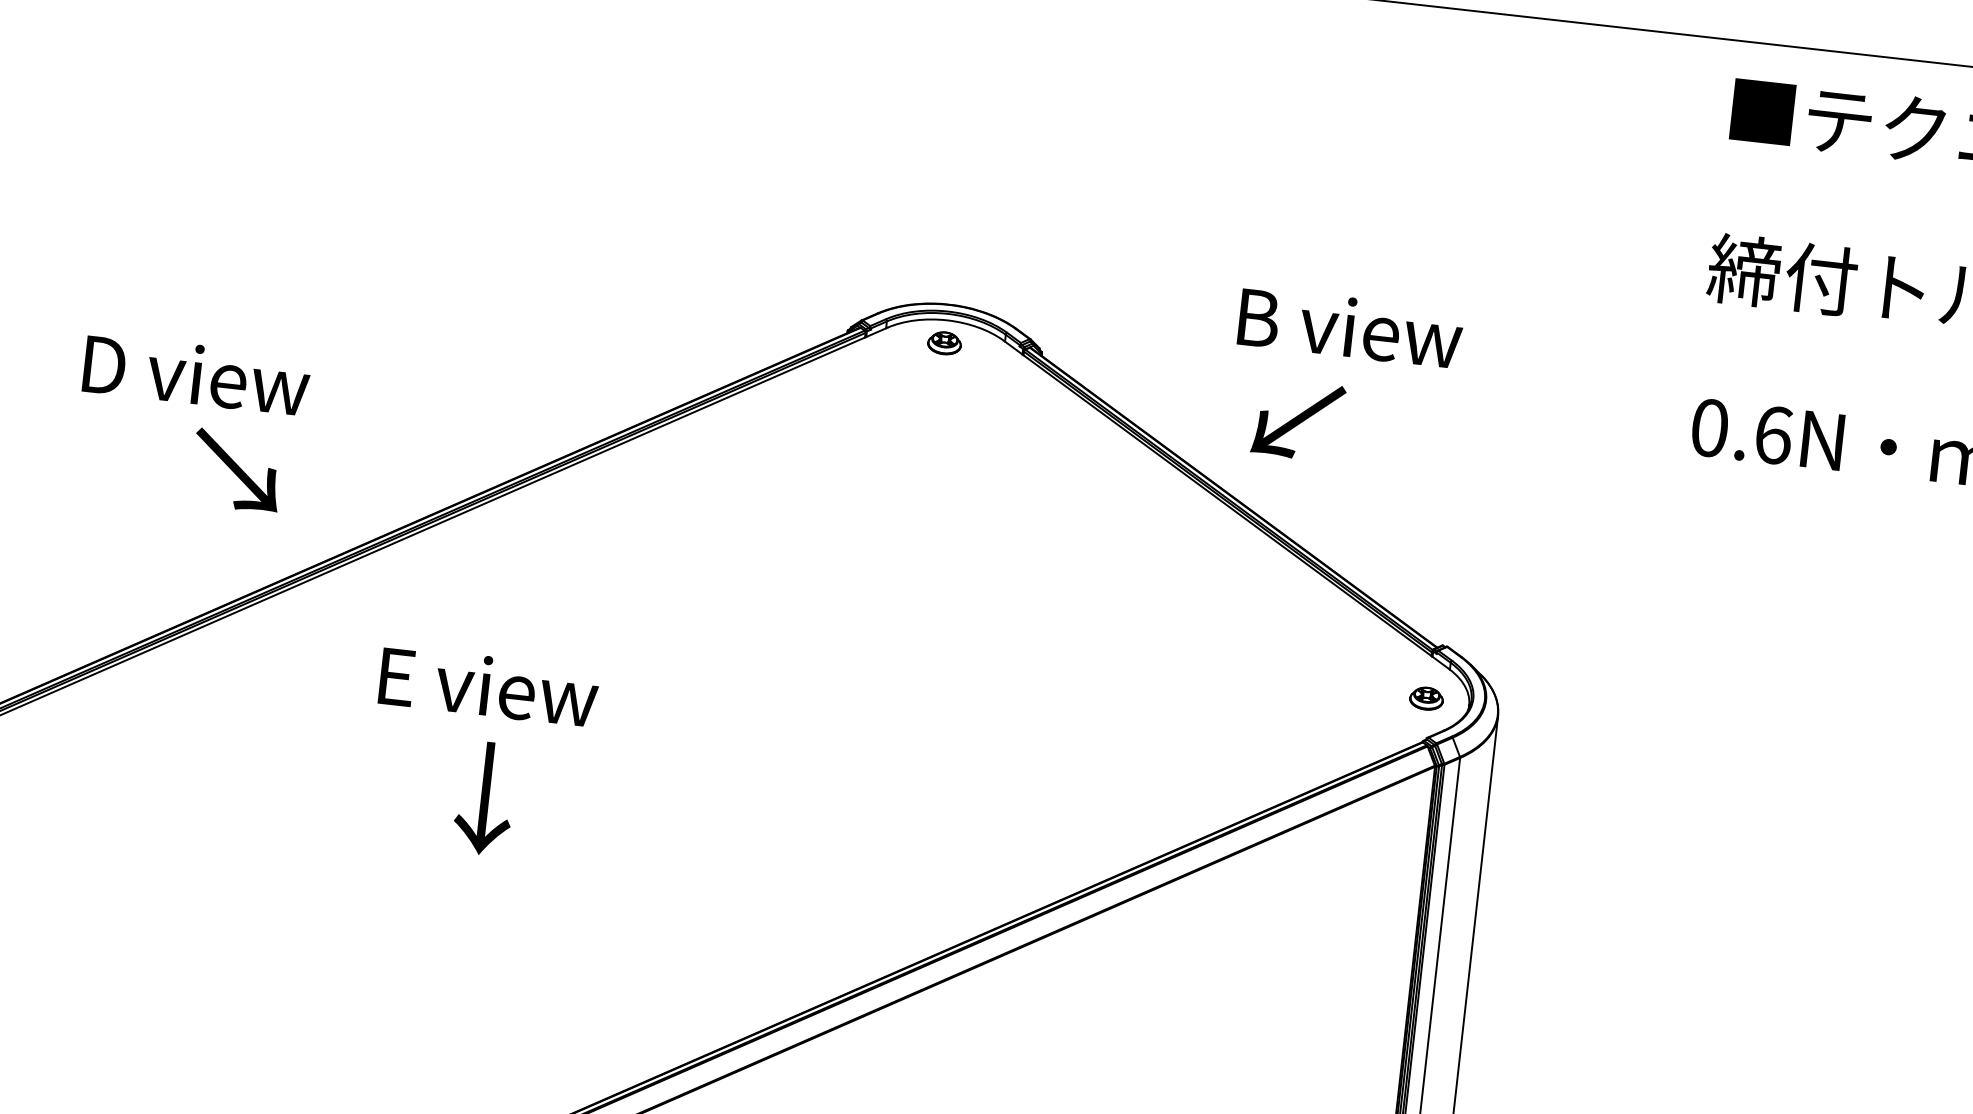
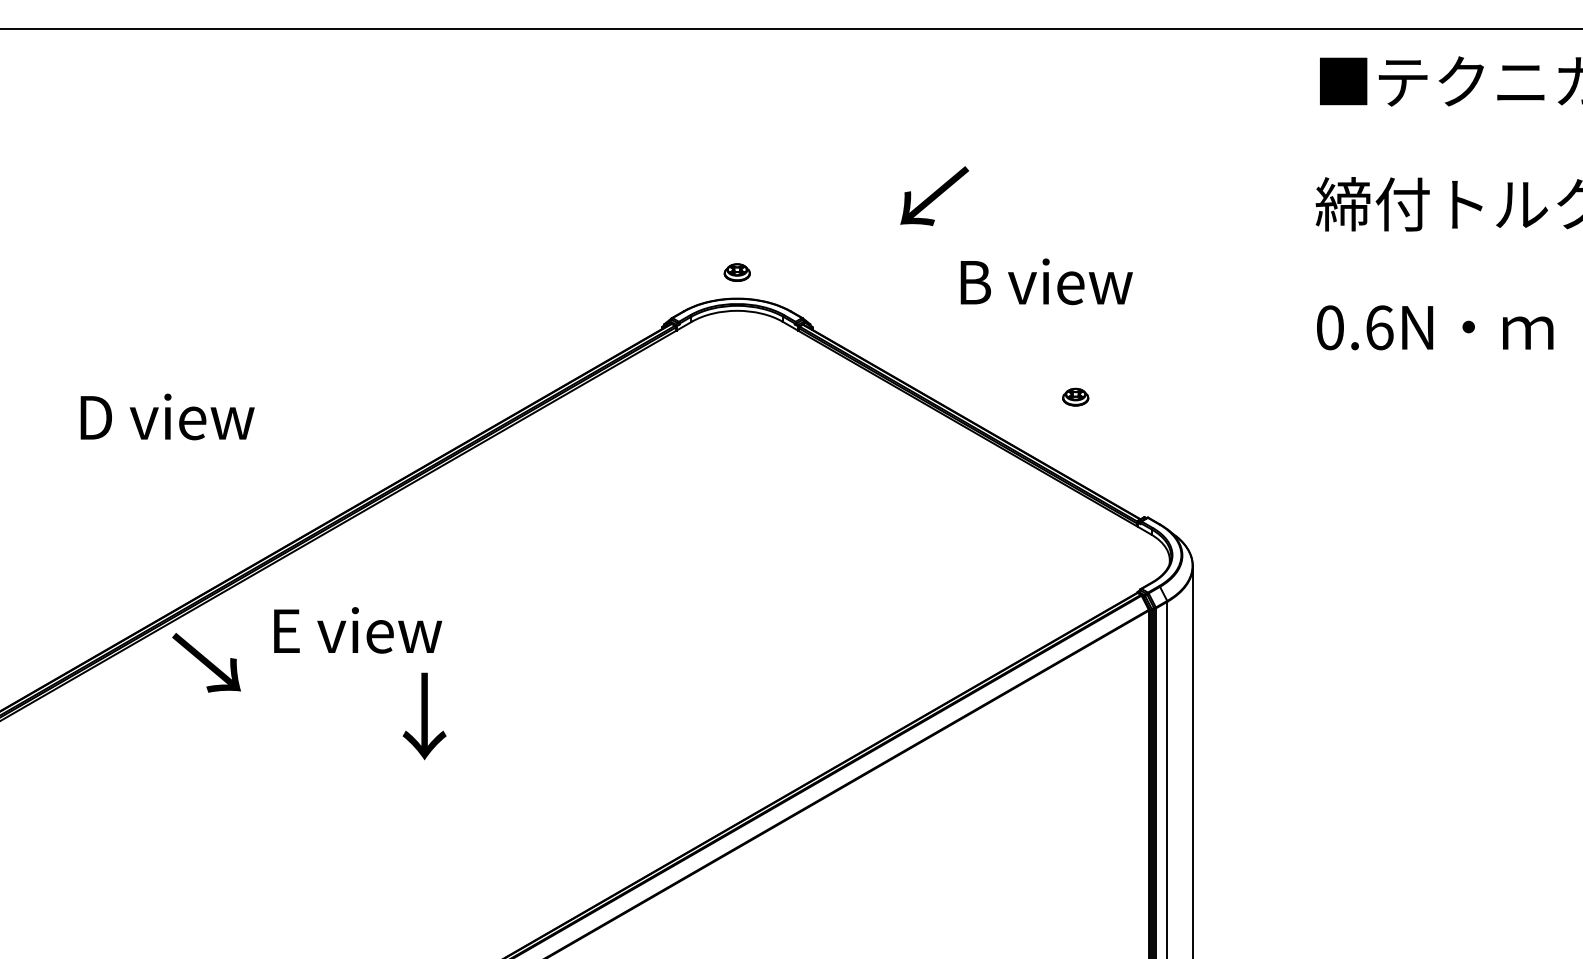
part: (943, 343) -> (736, 272), moved
text: (1298, 419) -> (934, 195), moved
text: (236, 470) -> (206, 662), moved
text: (489, 686) -> (358, 630), moved
part: (1426, 697) -> (1075, 396), moved

